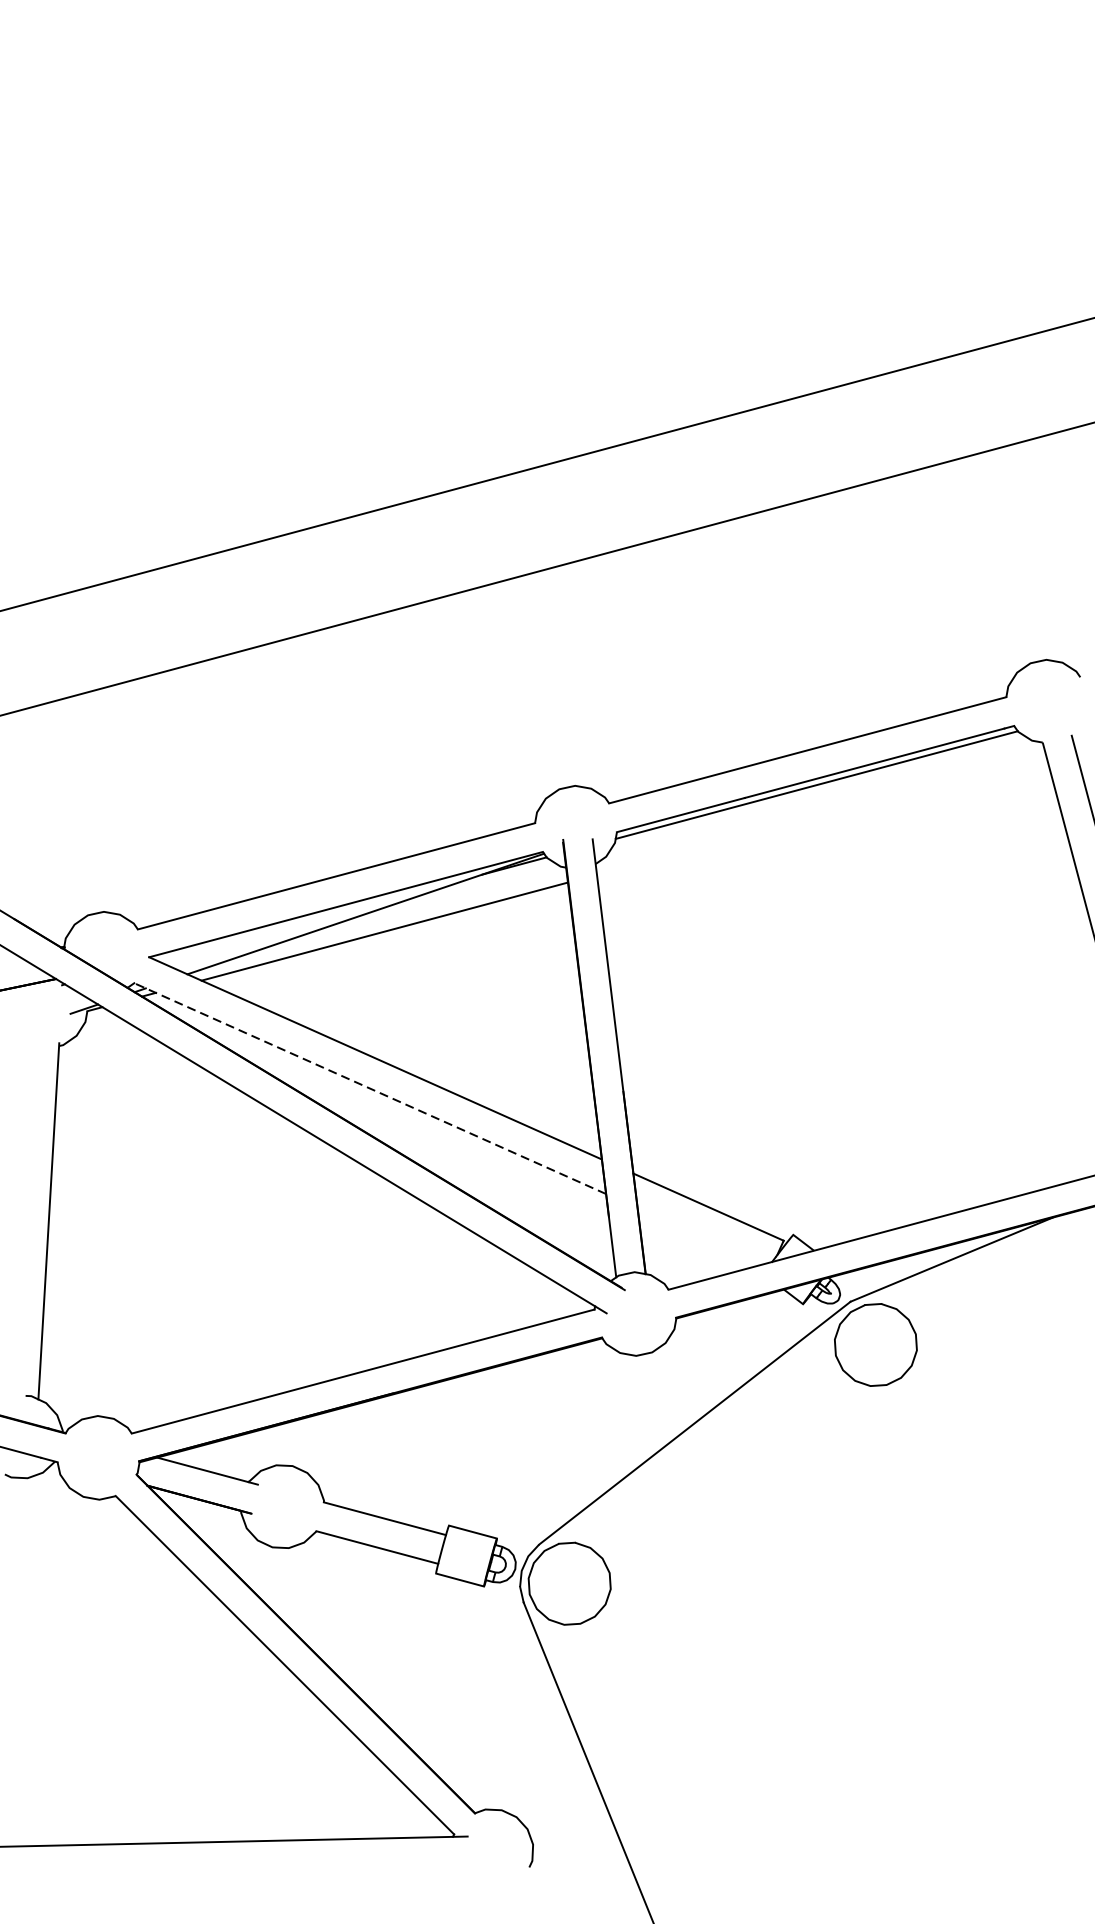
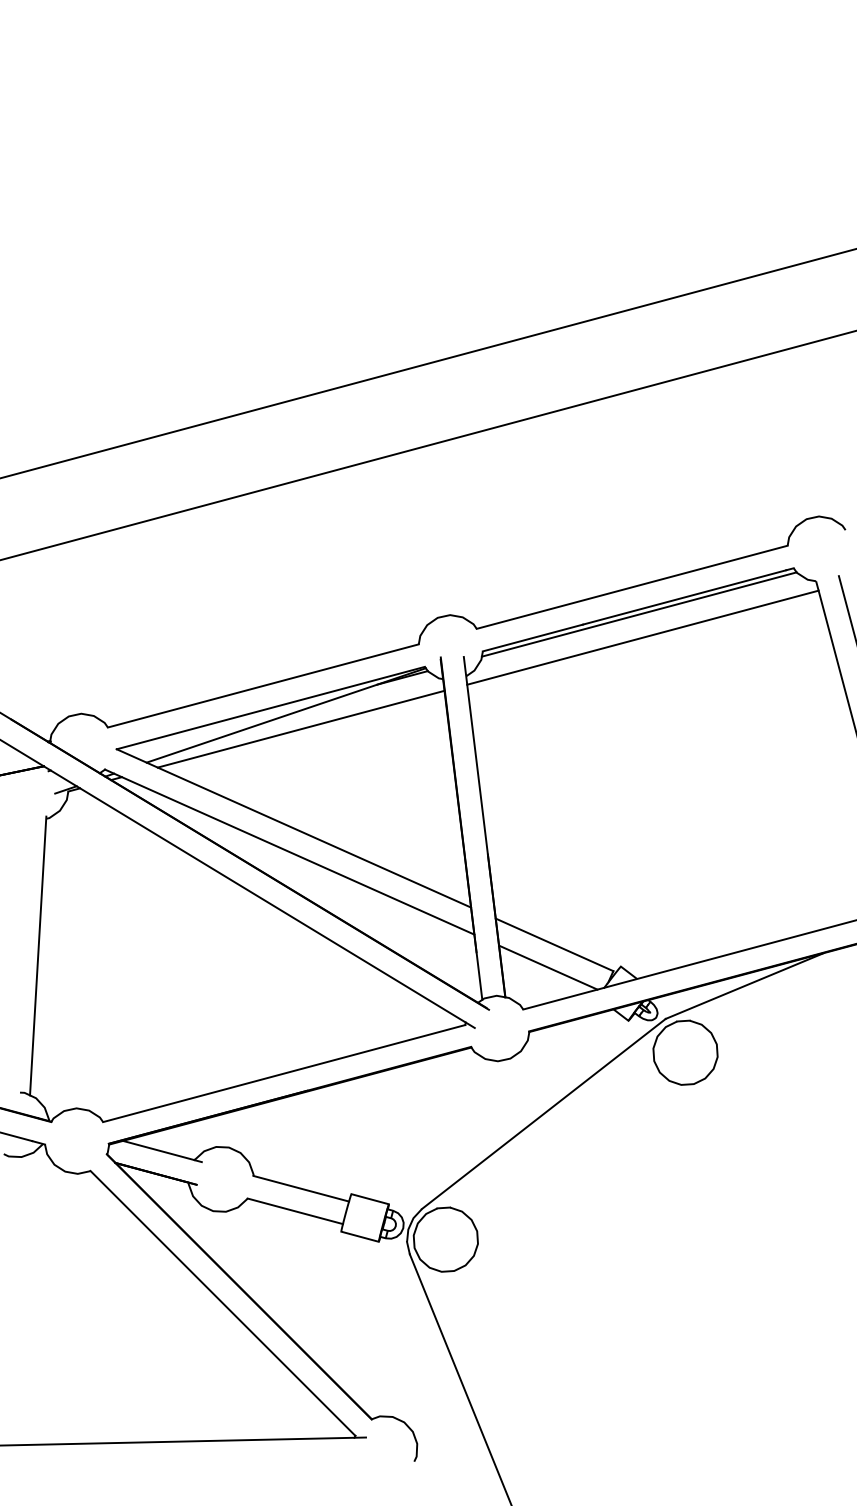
line: (820, 814) -> (642, 637), added
line: (369, 1087) -> (289, 851), dashed -> solid
line: (700, 1236) -> (548, 967), added

